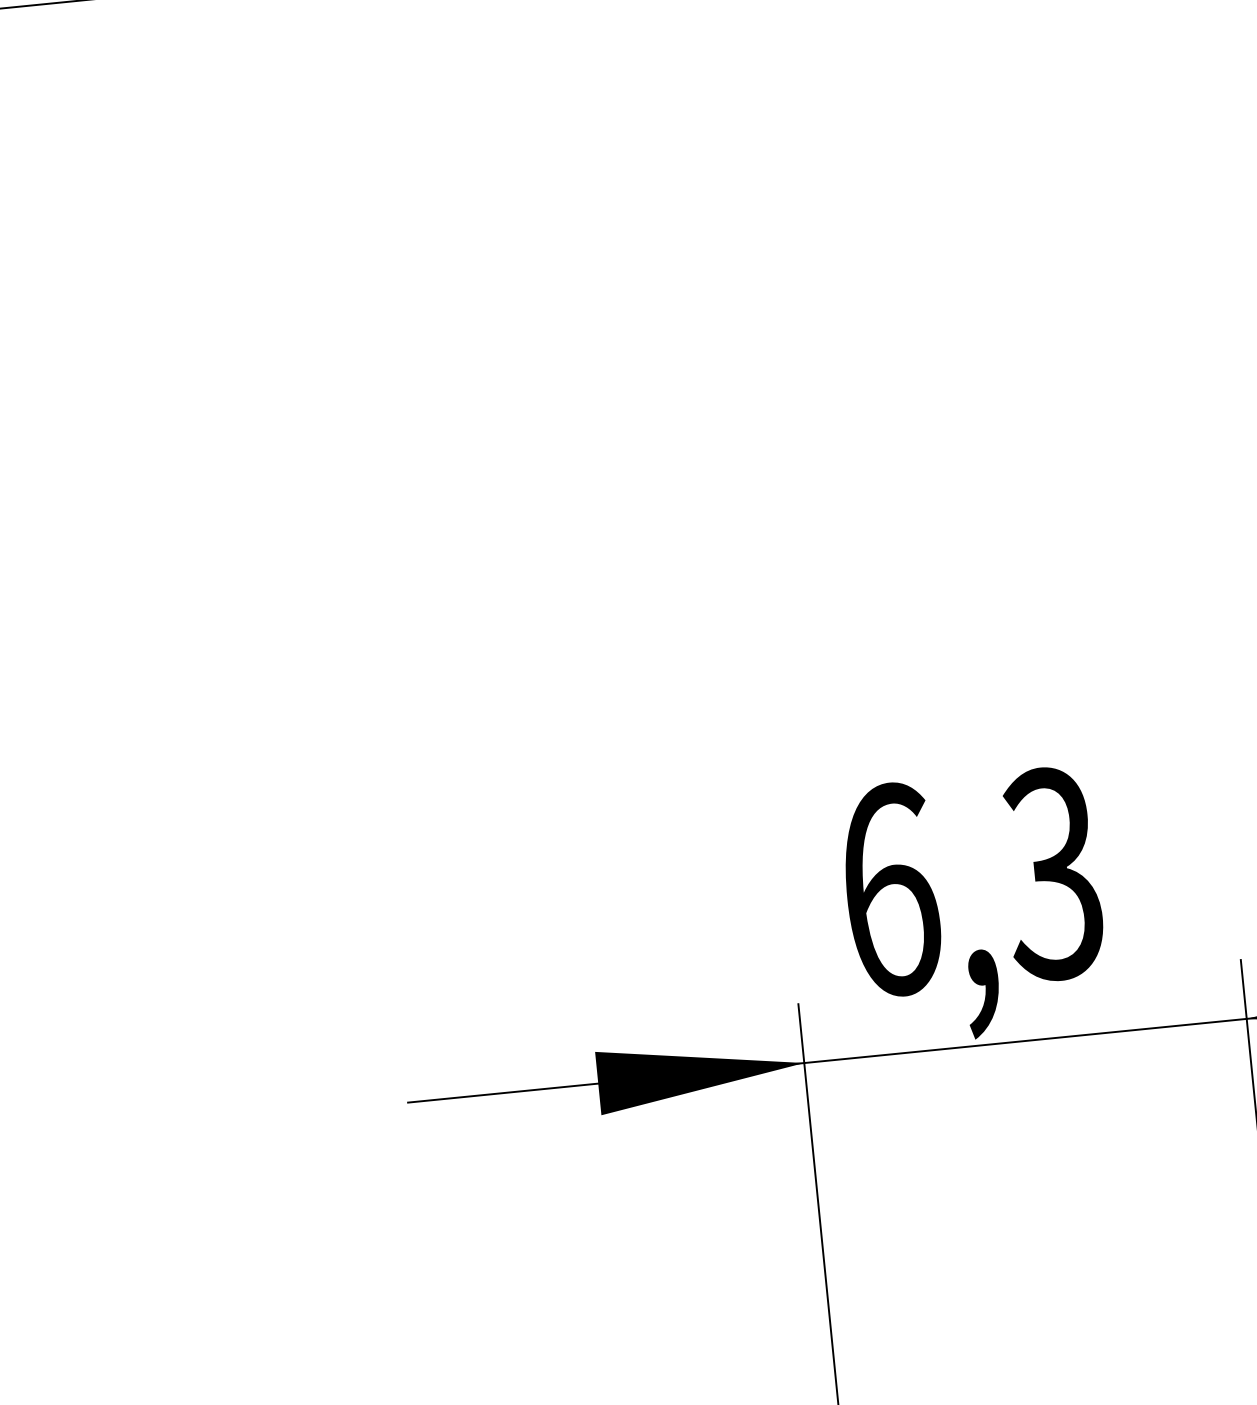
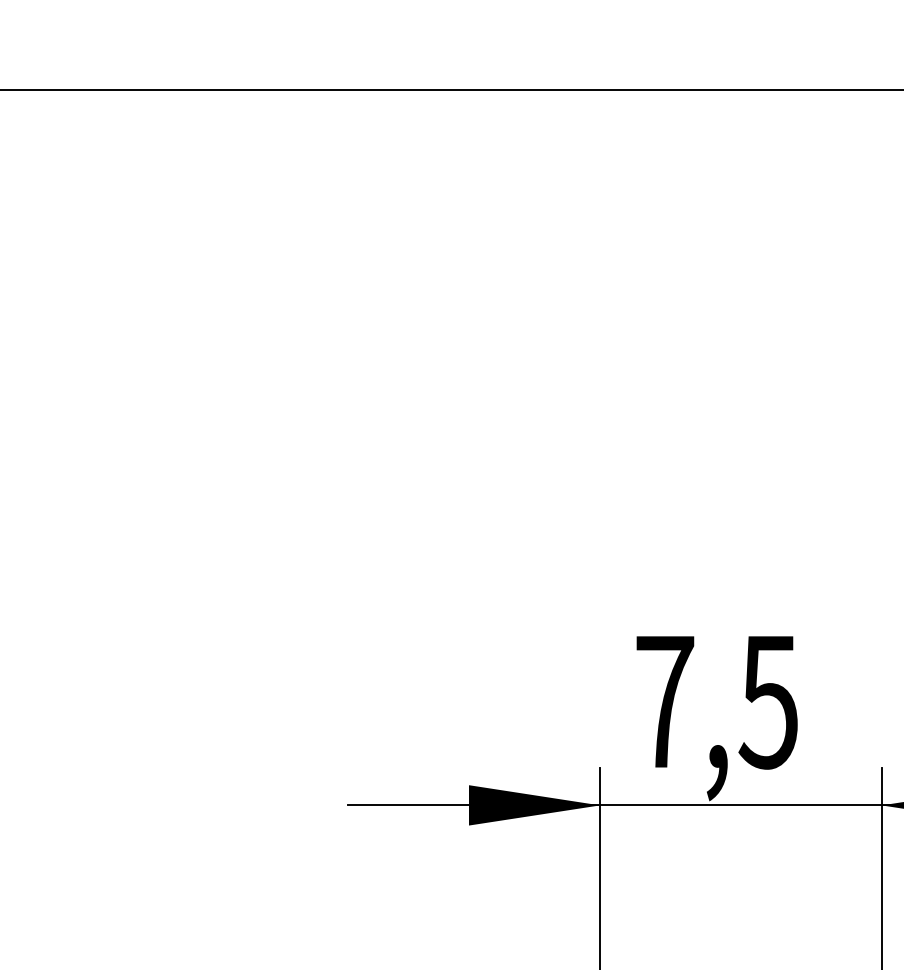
text: (970, 881) -> (716, 701), 6,3 -> 7,5

